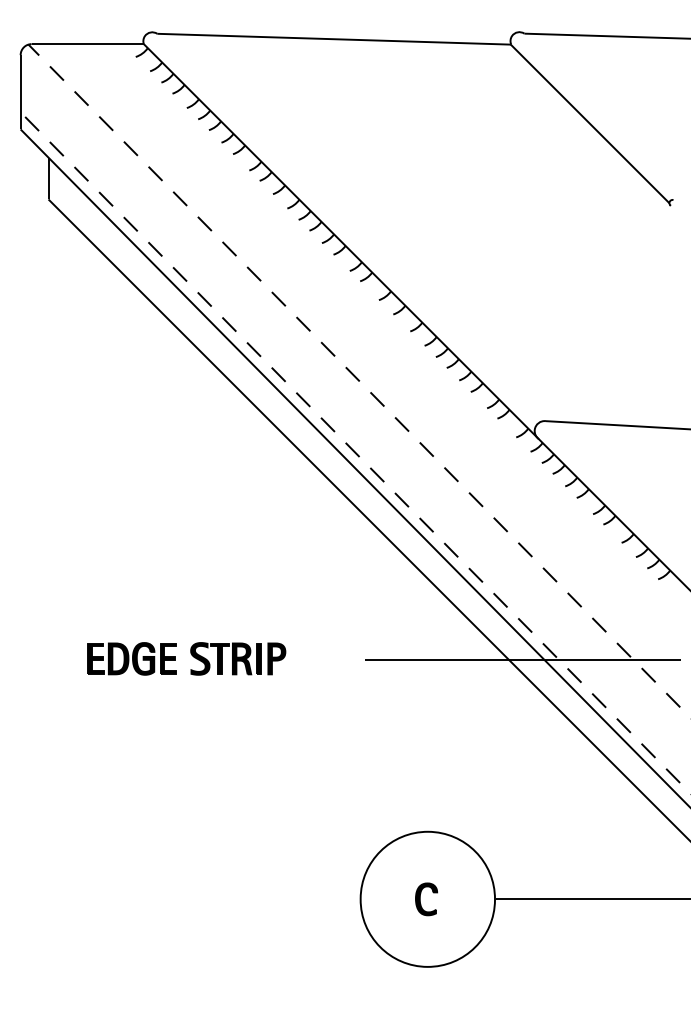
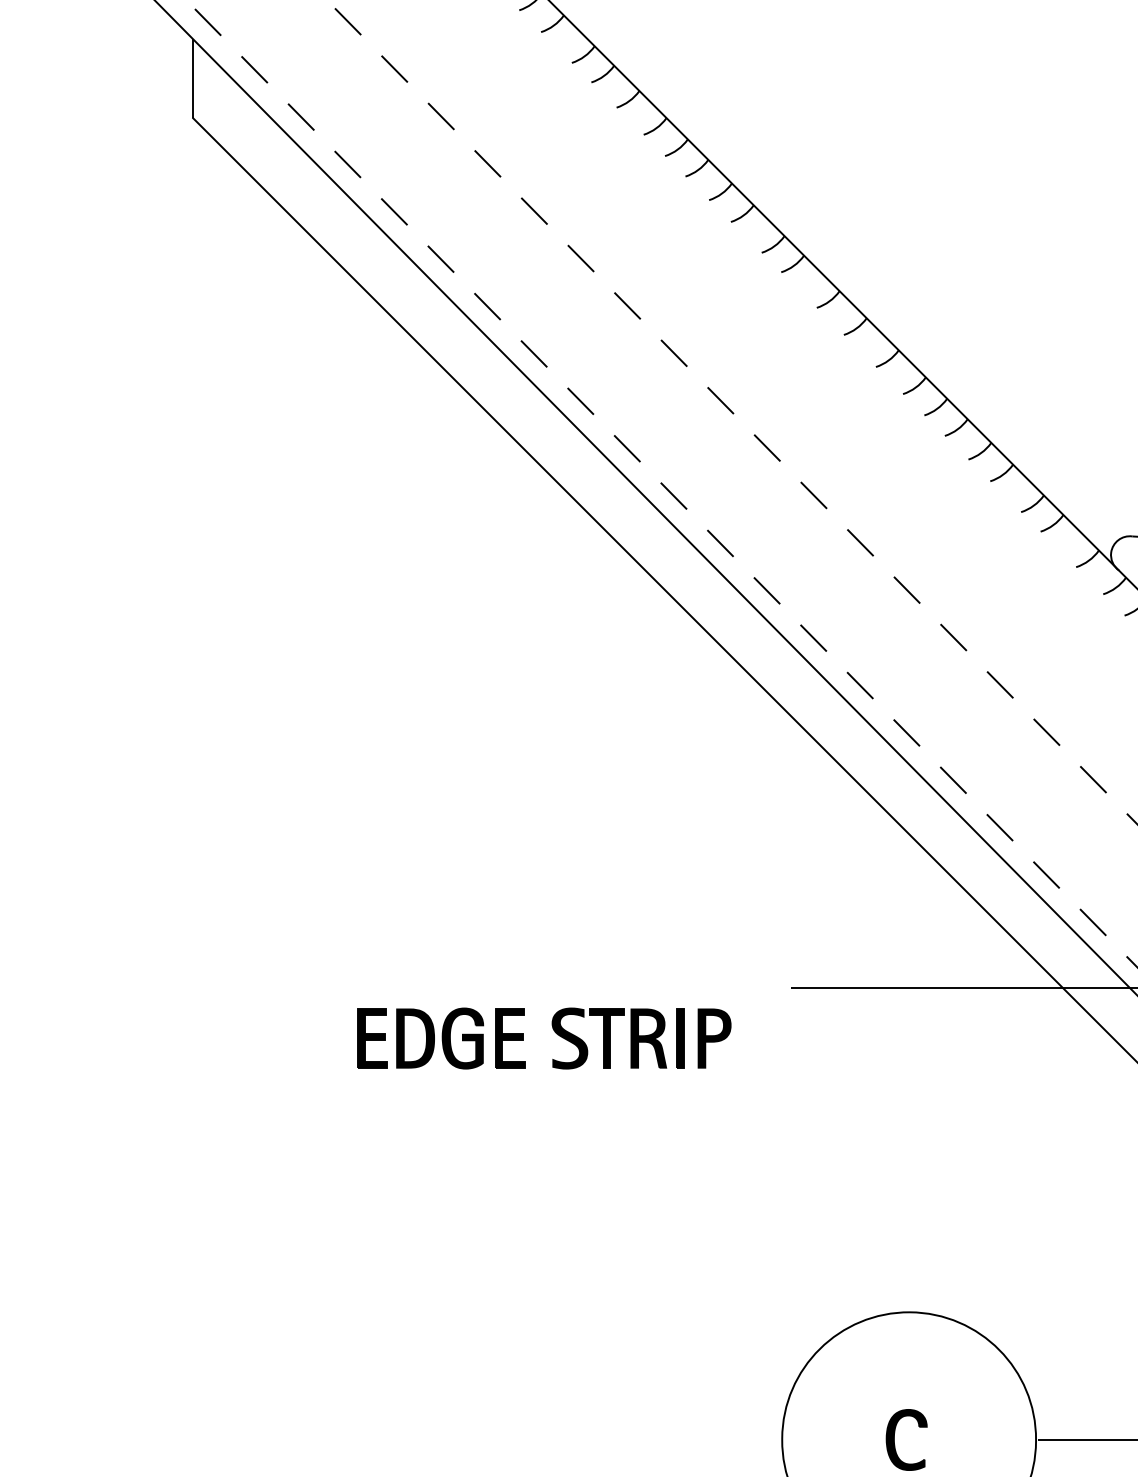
part: (186, 658) -> (543, 1037), moved

